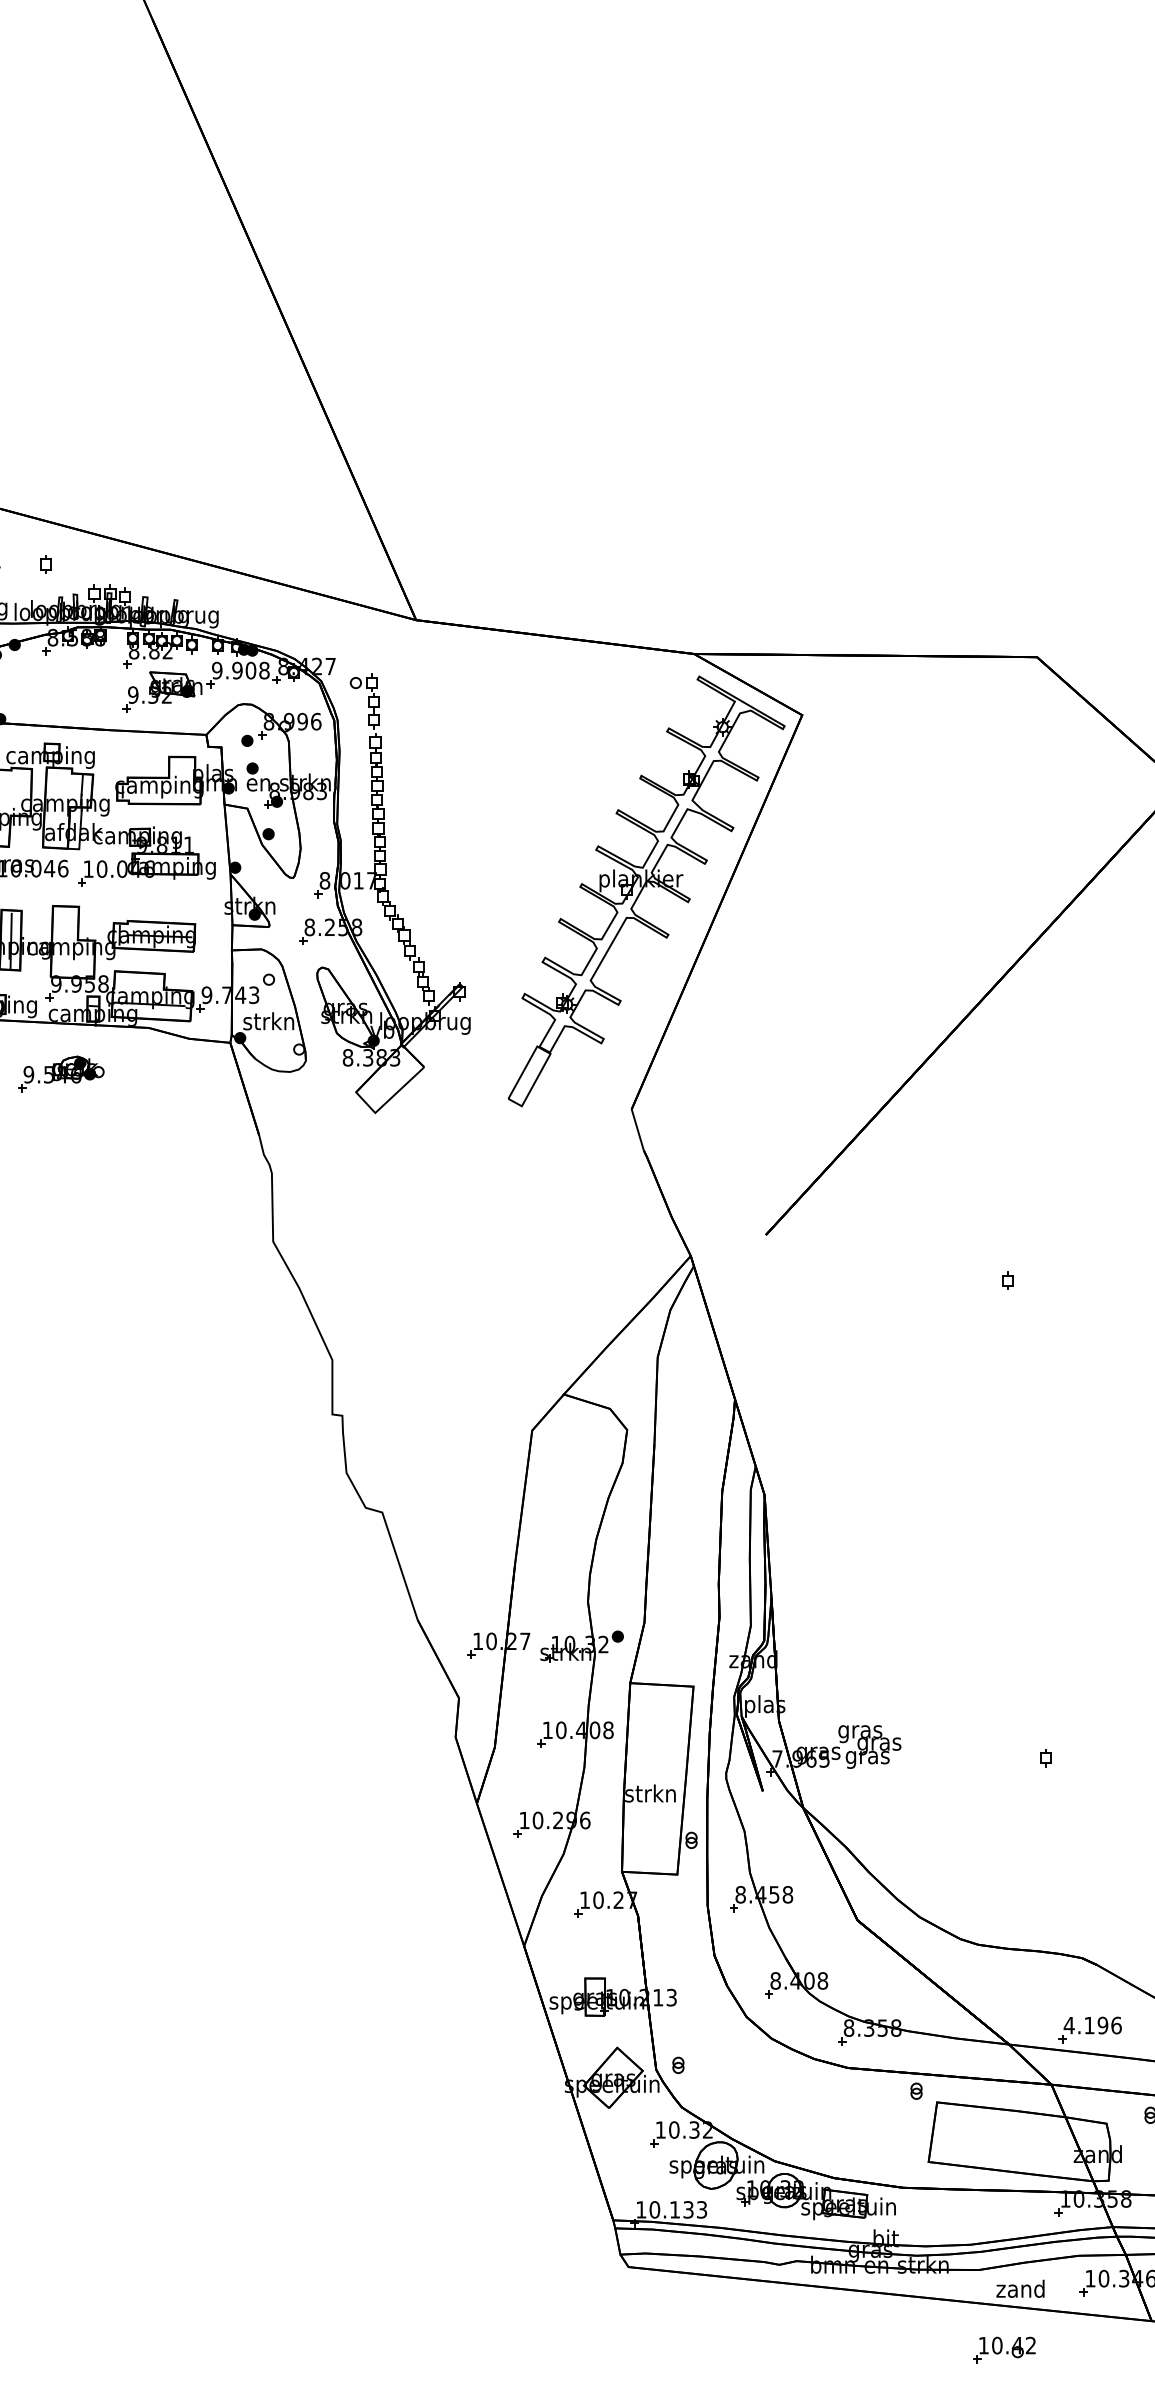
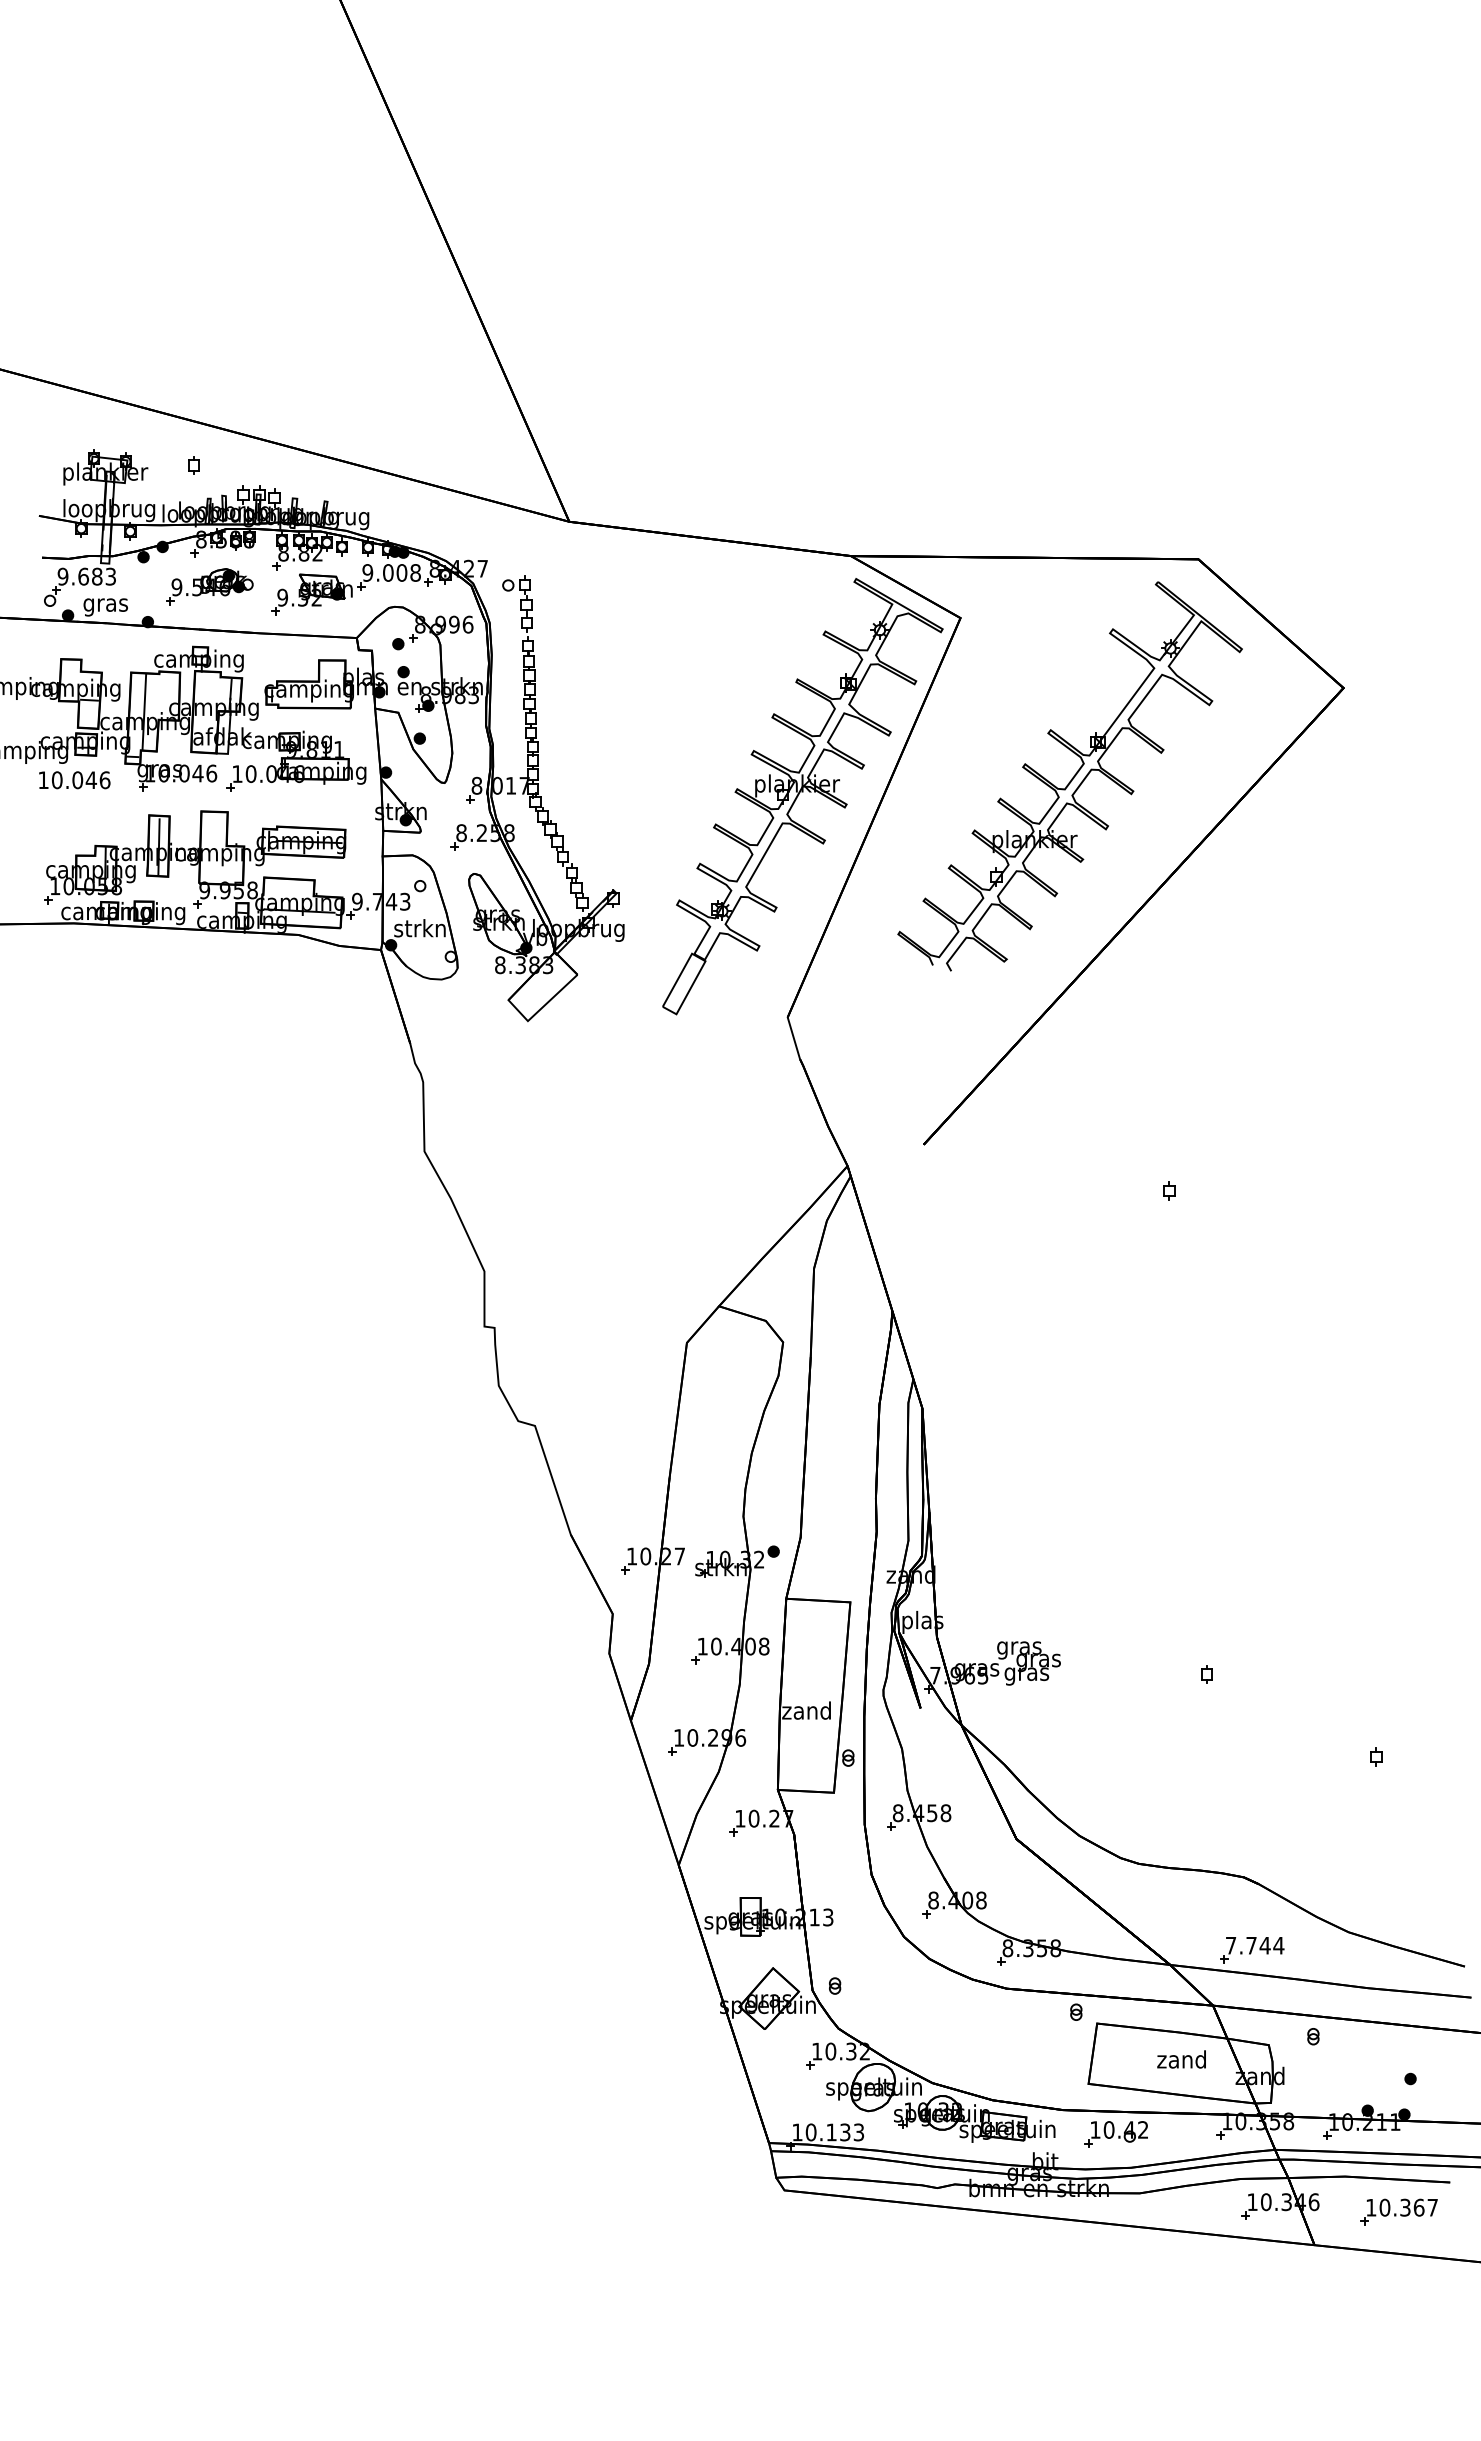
text: (237, 670) -> (388, 572), 9.908 -> 9.008
part: (909, 871) -> (1069, 776), added
part: (61, 1073) -> (209, 586), moved
text: (650, 1793) -> (806, 1710), strkn -> zand
text: (1092, 2025) -> (1254, 1945), 4.196 -> 7.744
text: (1020, 2288) -> (1181, 2059), moved
part: (1003, 2350) -> (1115, 2134), moved

